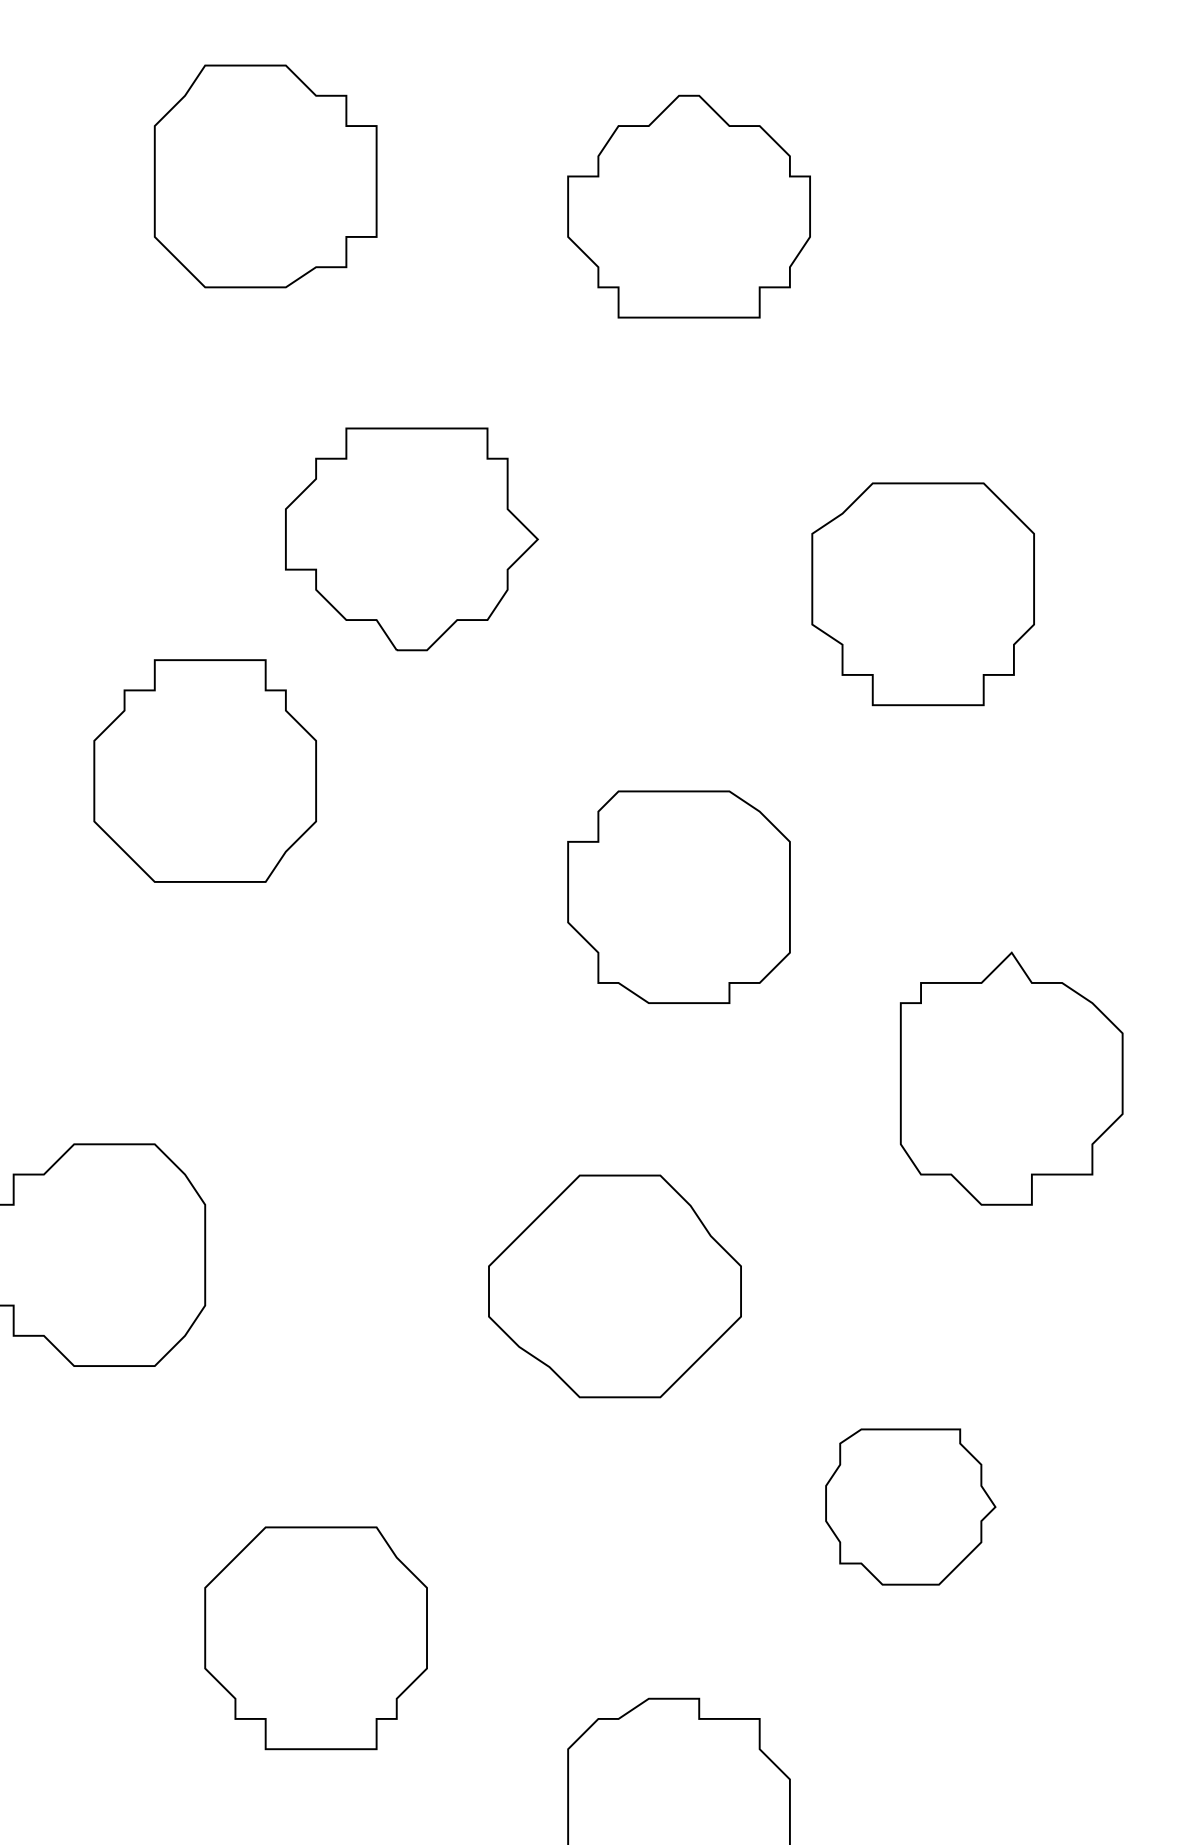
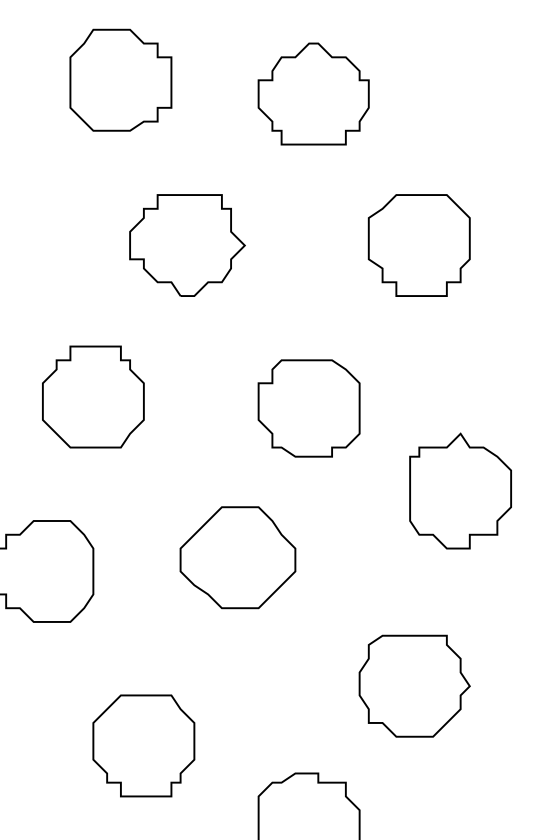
part: (921, 594) -> (418, 245), moved
part: (205, 769) -> (93, 396), moved
part: (613, 1285) -> (237, 557), moved
part: (910, 1505) -> (414, 685), size x1.43

